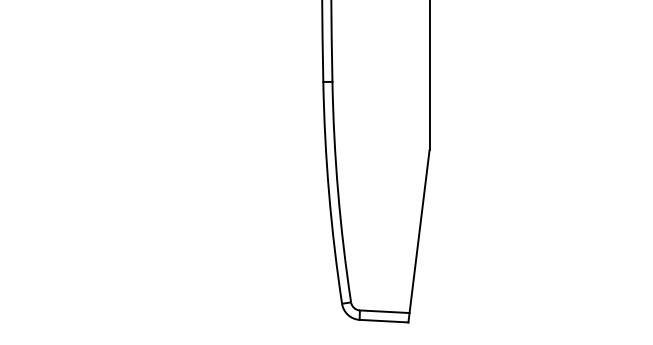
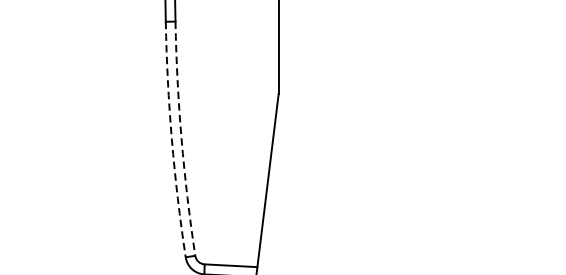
arc: (338, 192) -> (181, 139), solid -> dashed
arc: (329, 193) -> (172, 140), solid -> dashed

